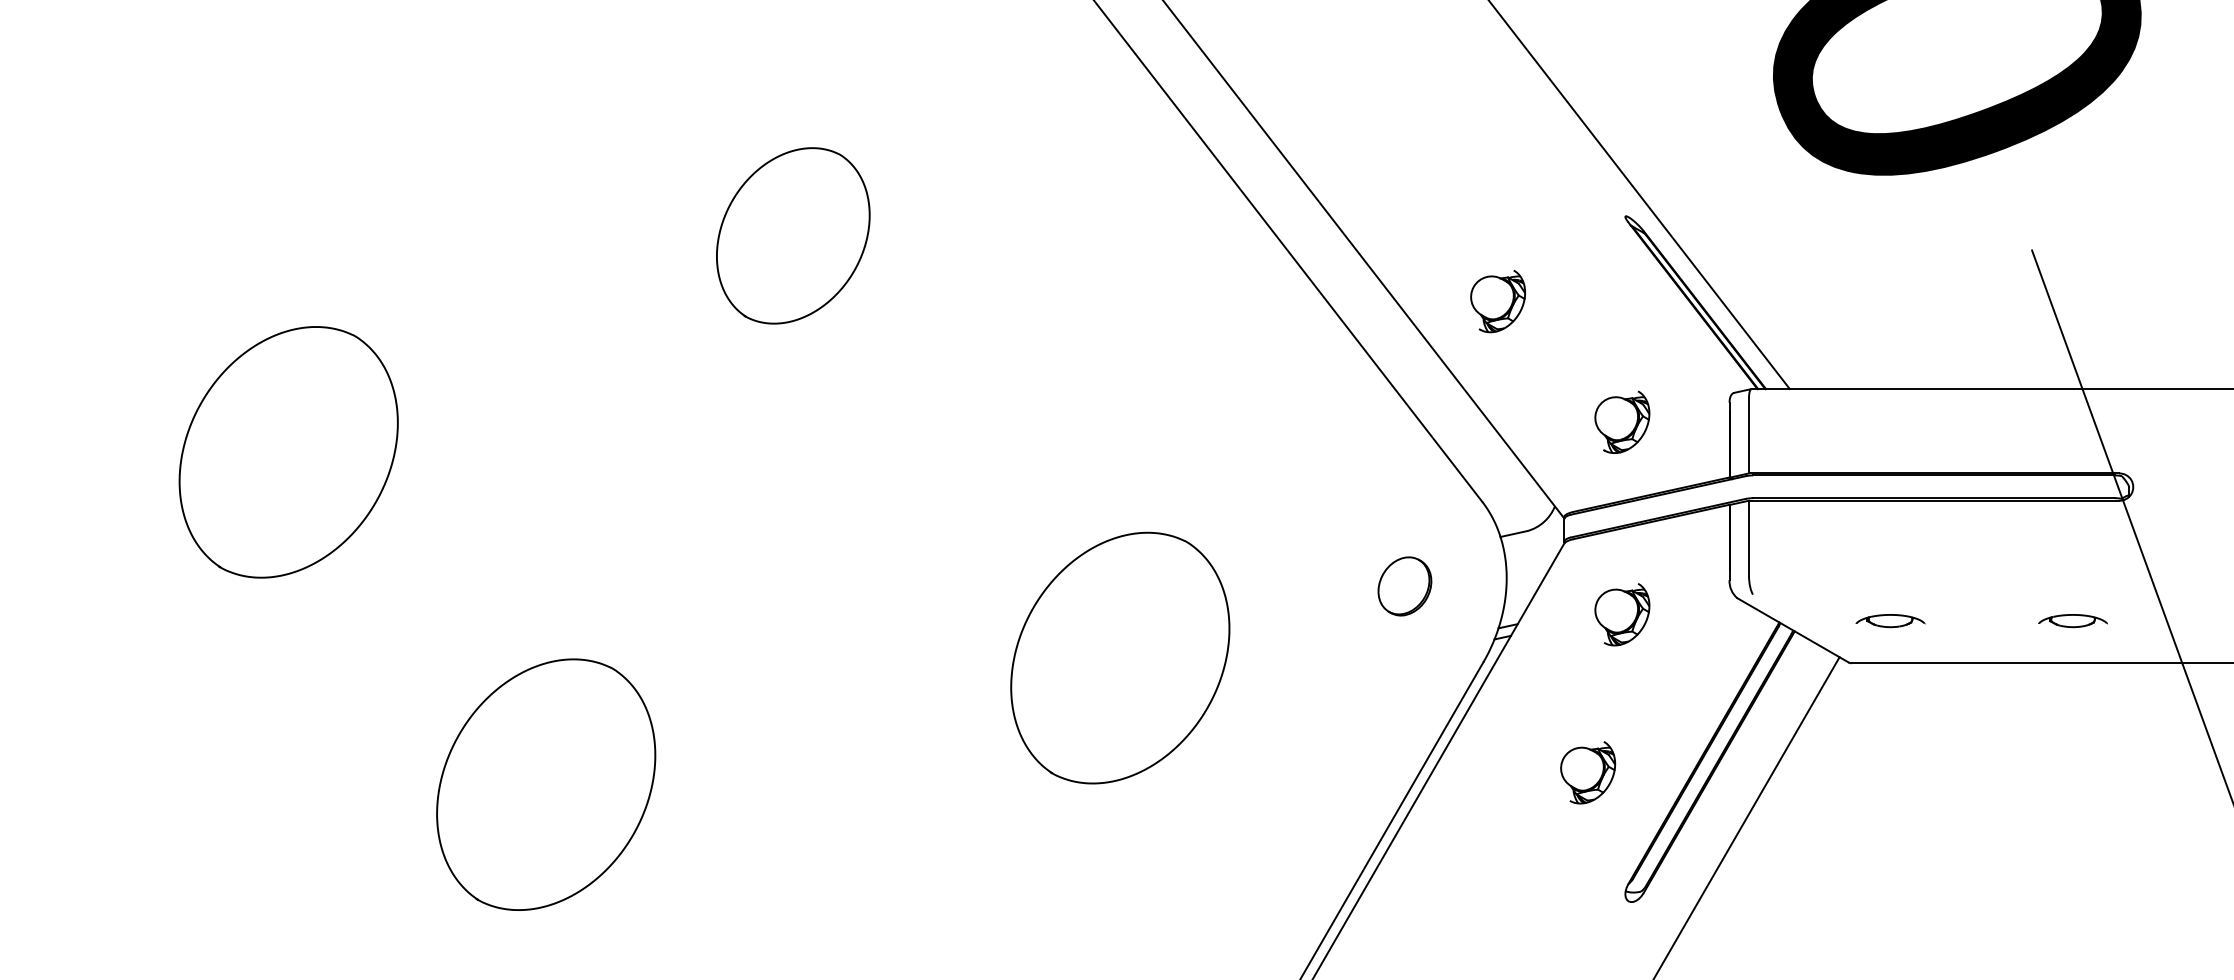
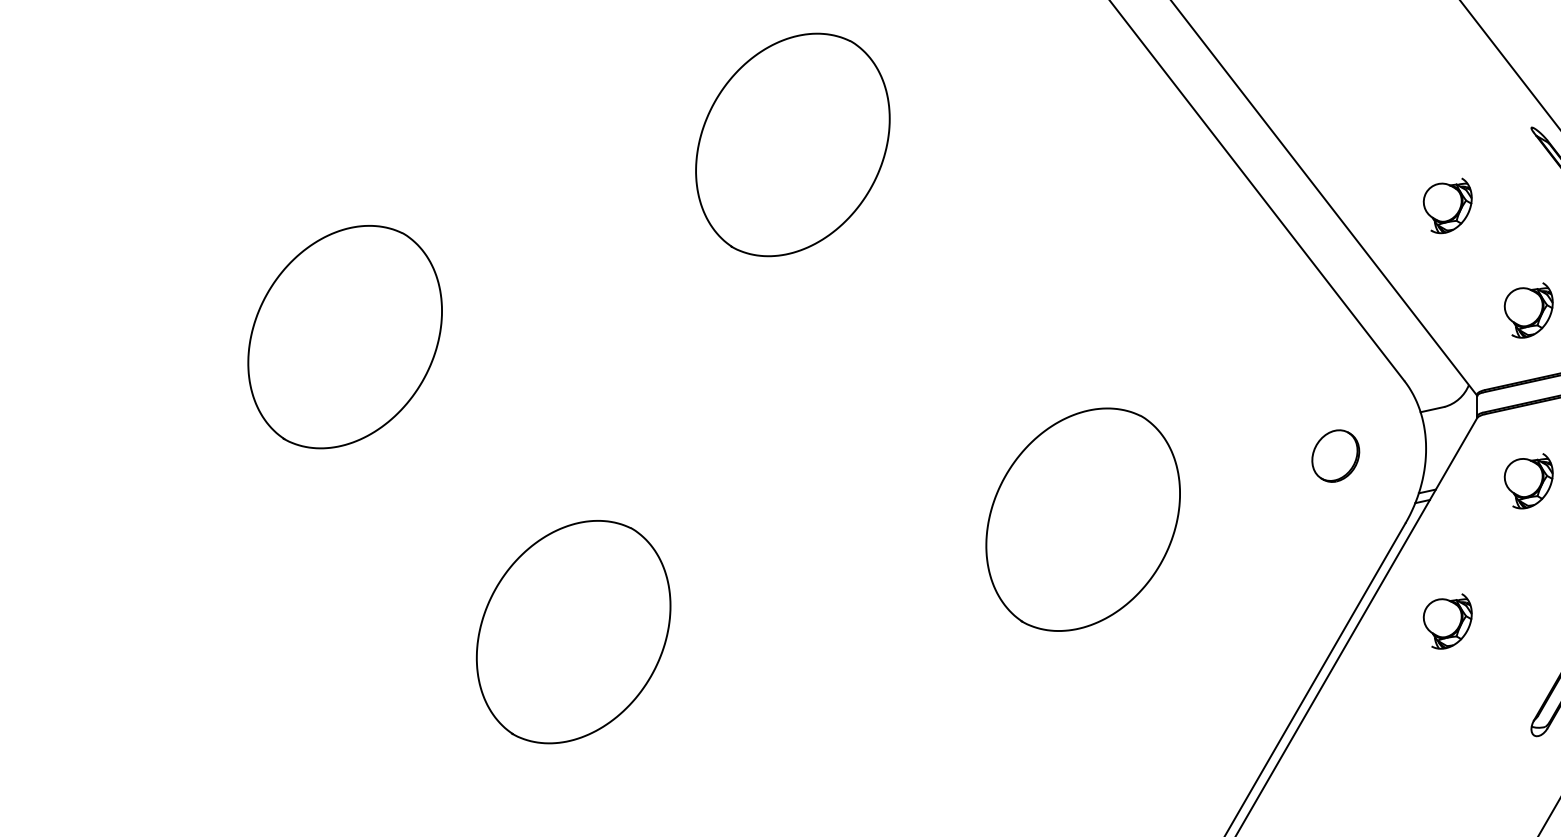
part: (793, 235) -> (793, 144), size x1.43
part: (1497, 301) -> (1447, 205), moved
part: (1588, 772) -> (1448, 621), moved

